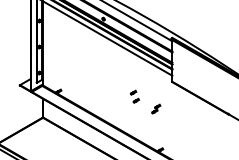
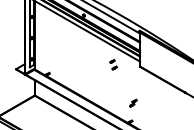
part: (134, 96) -> (113, 64), moved
part: (156, 108) -> (133, 102), moved

